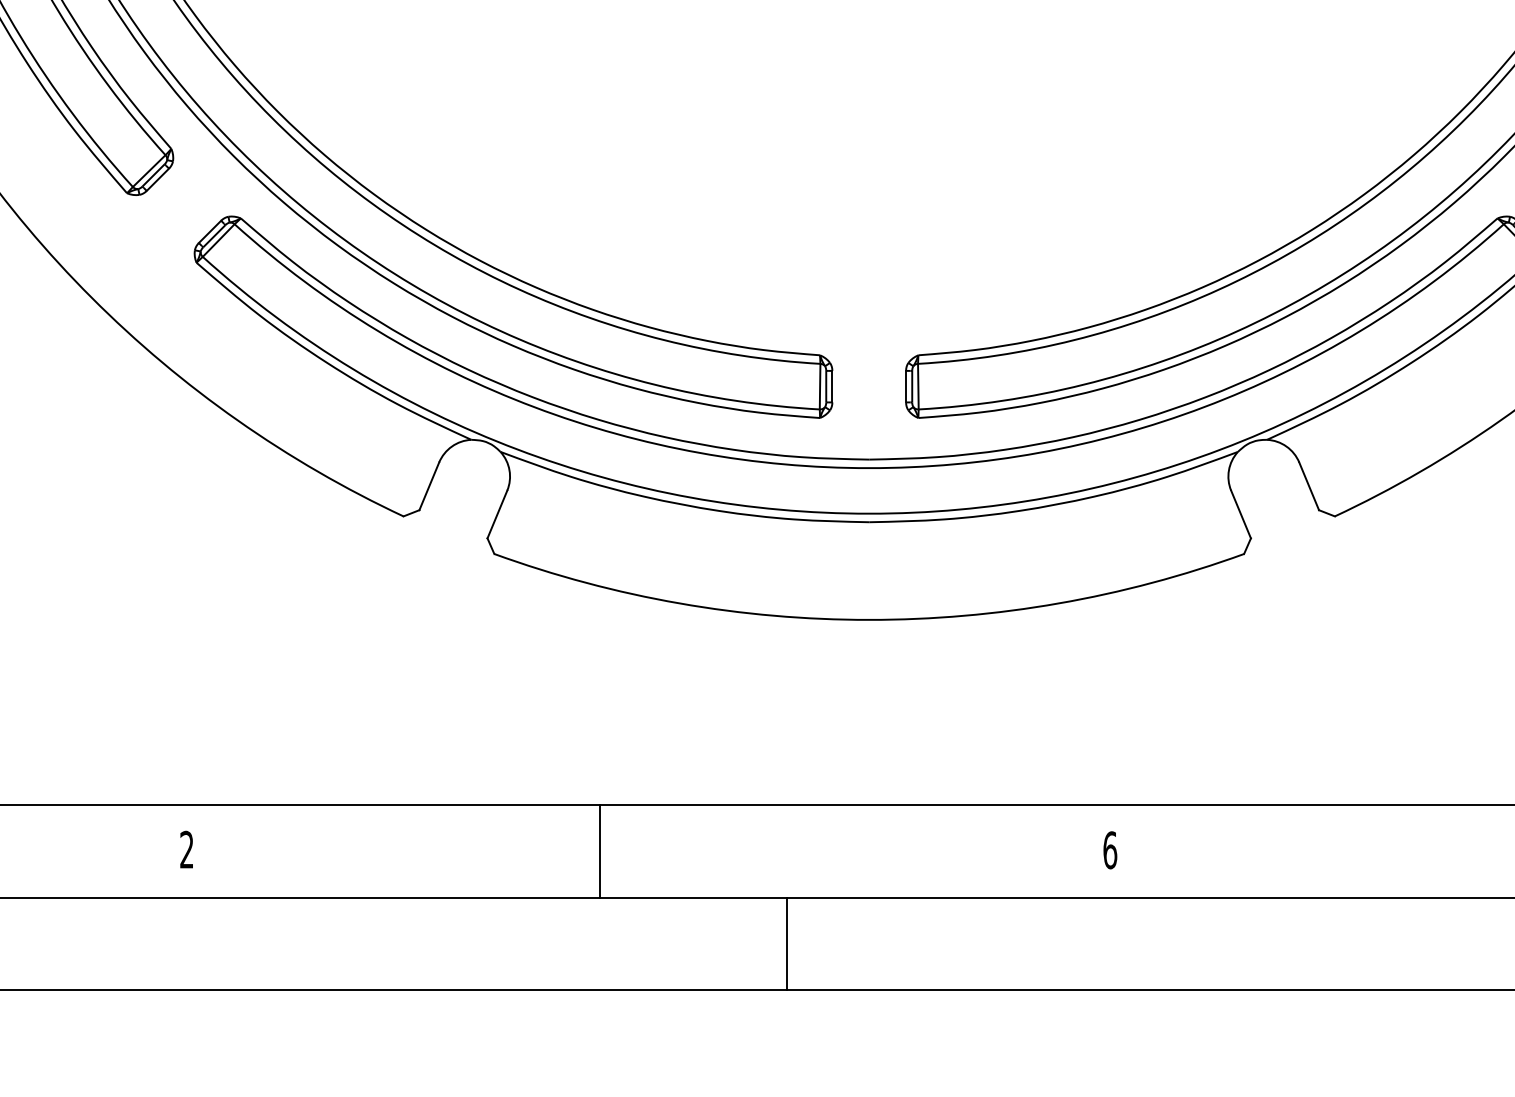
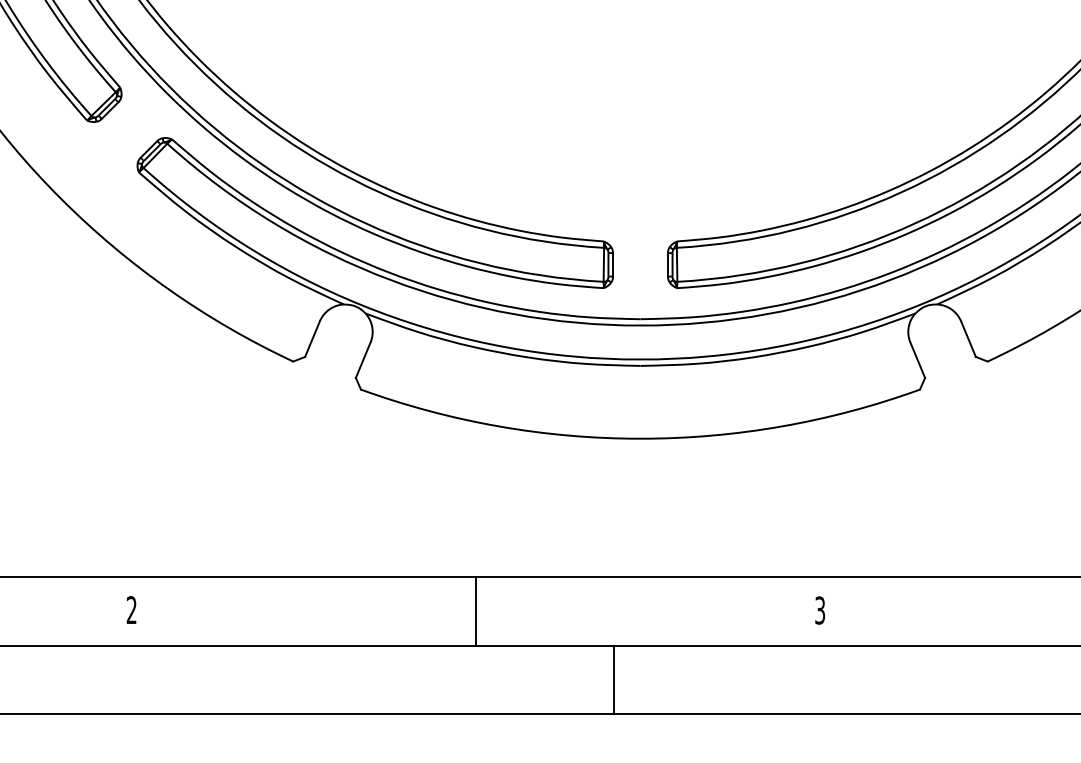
text: (1110, 850) -> (820, 610), 6 -> 3
line: (599, 851) -> (475, 611), moved
line: (787, 943) -> (613, 680), moved

